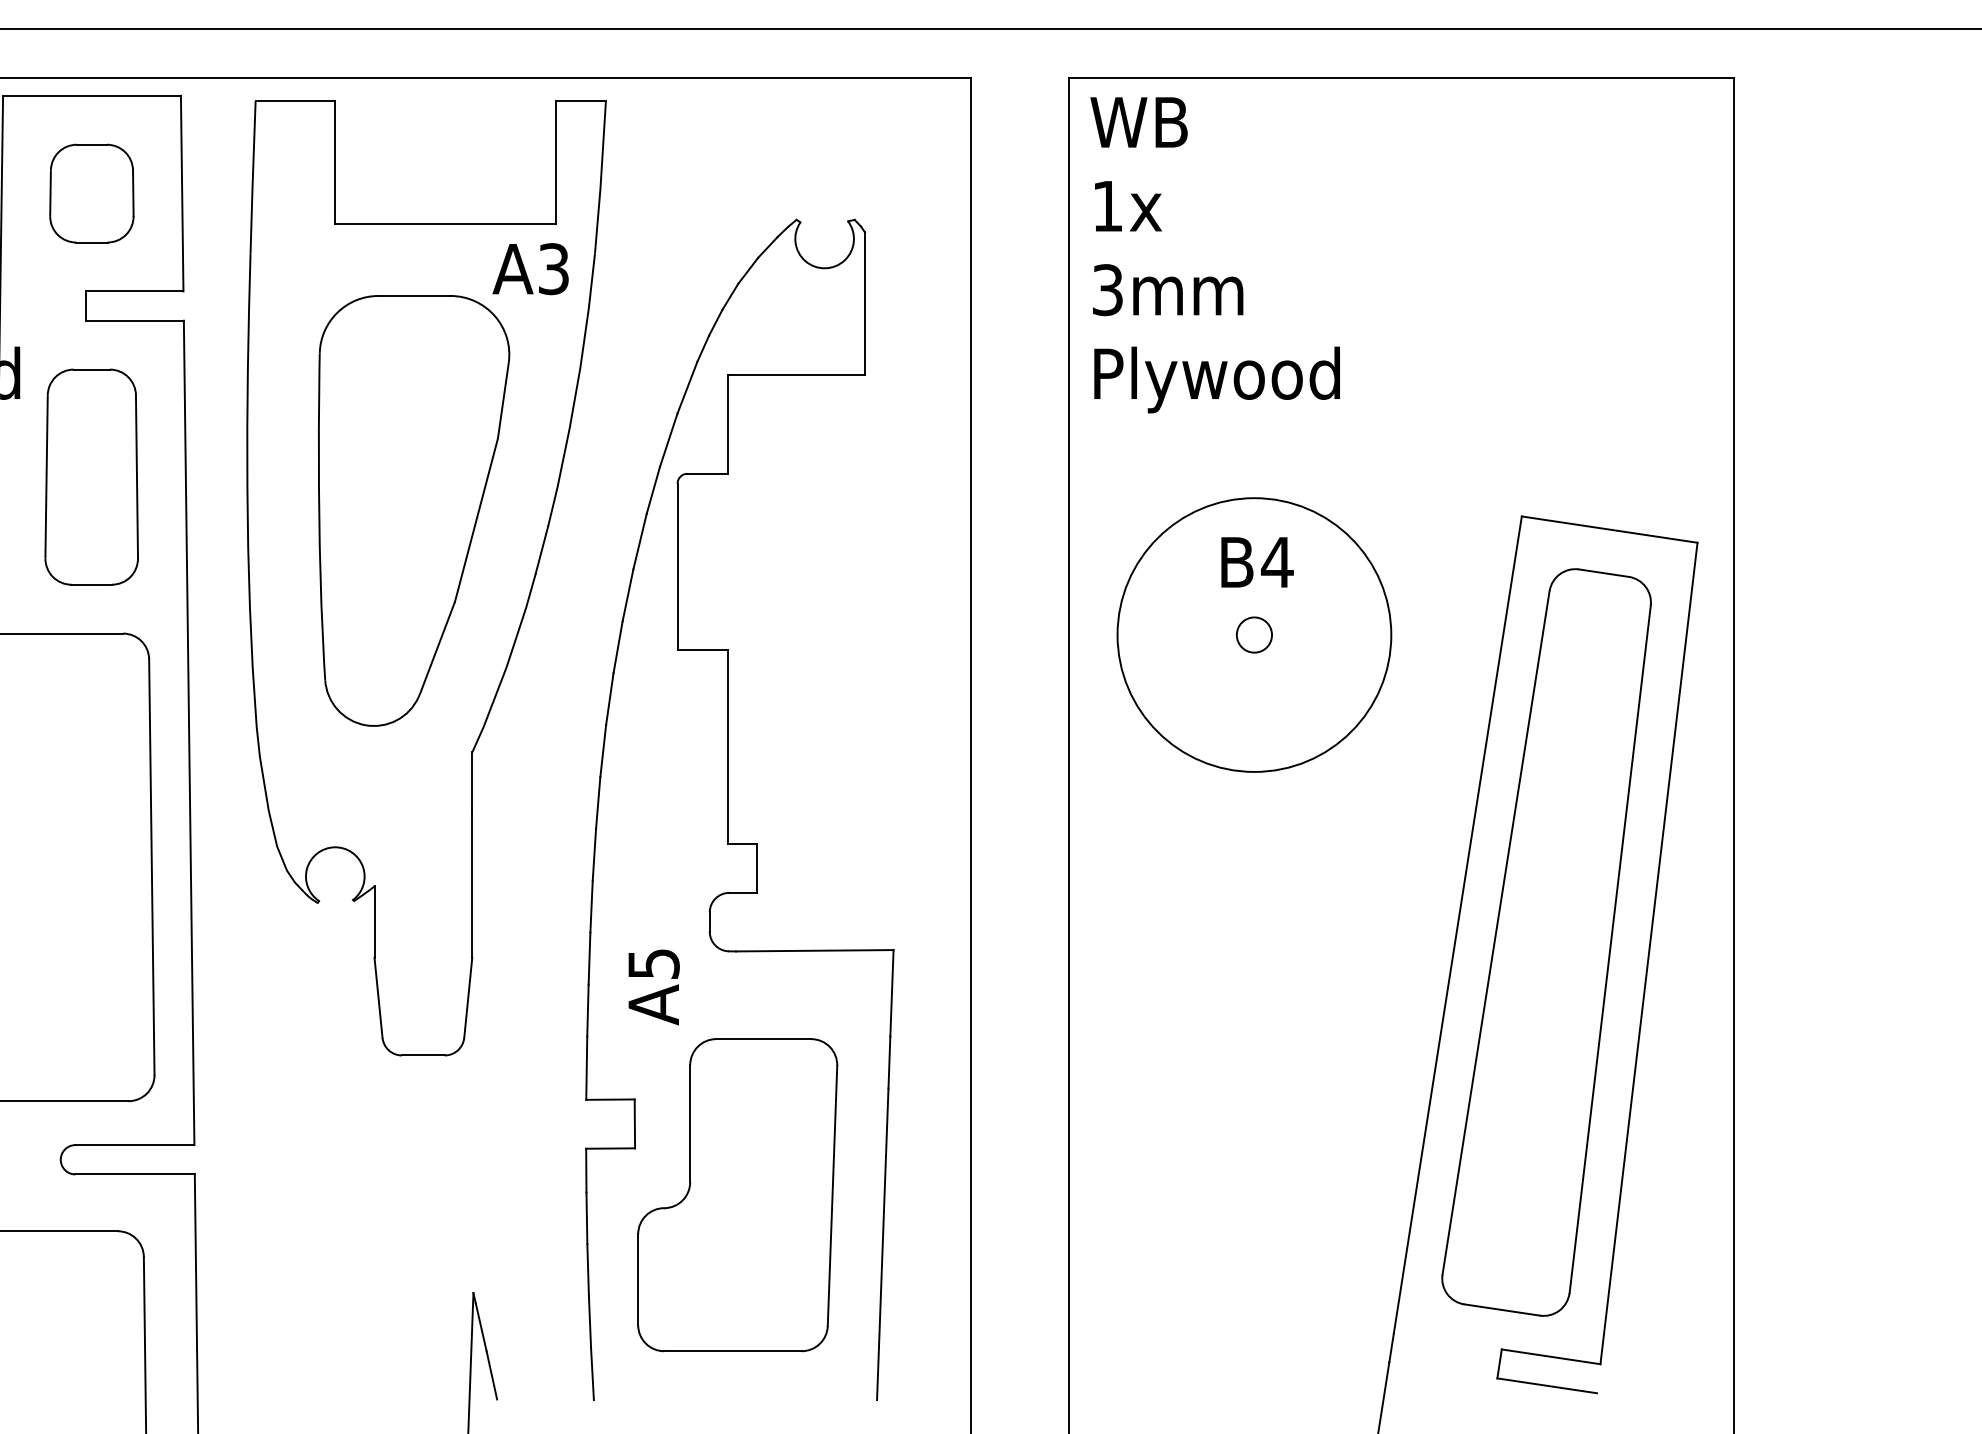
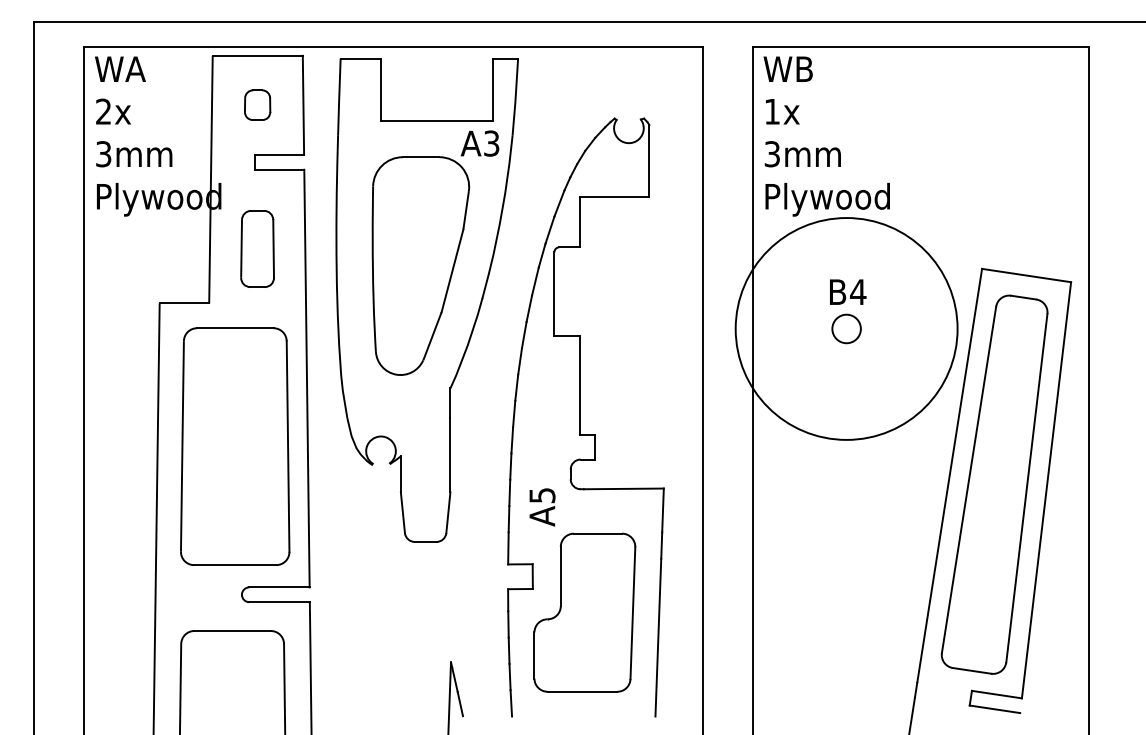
part: (91, 191) -> (257, 104), size x0.6
part: (91, 476) -> (257, 248), size x0.7
circle: (1254, 634) -> (846, 328), size x1.6
circle: (1254, 634) -> (846, 328), size x1.6

